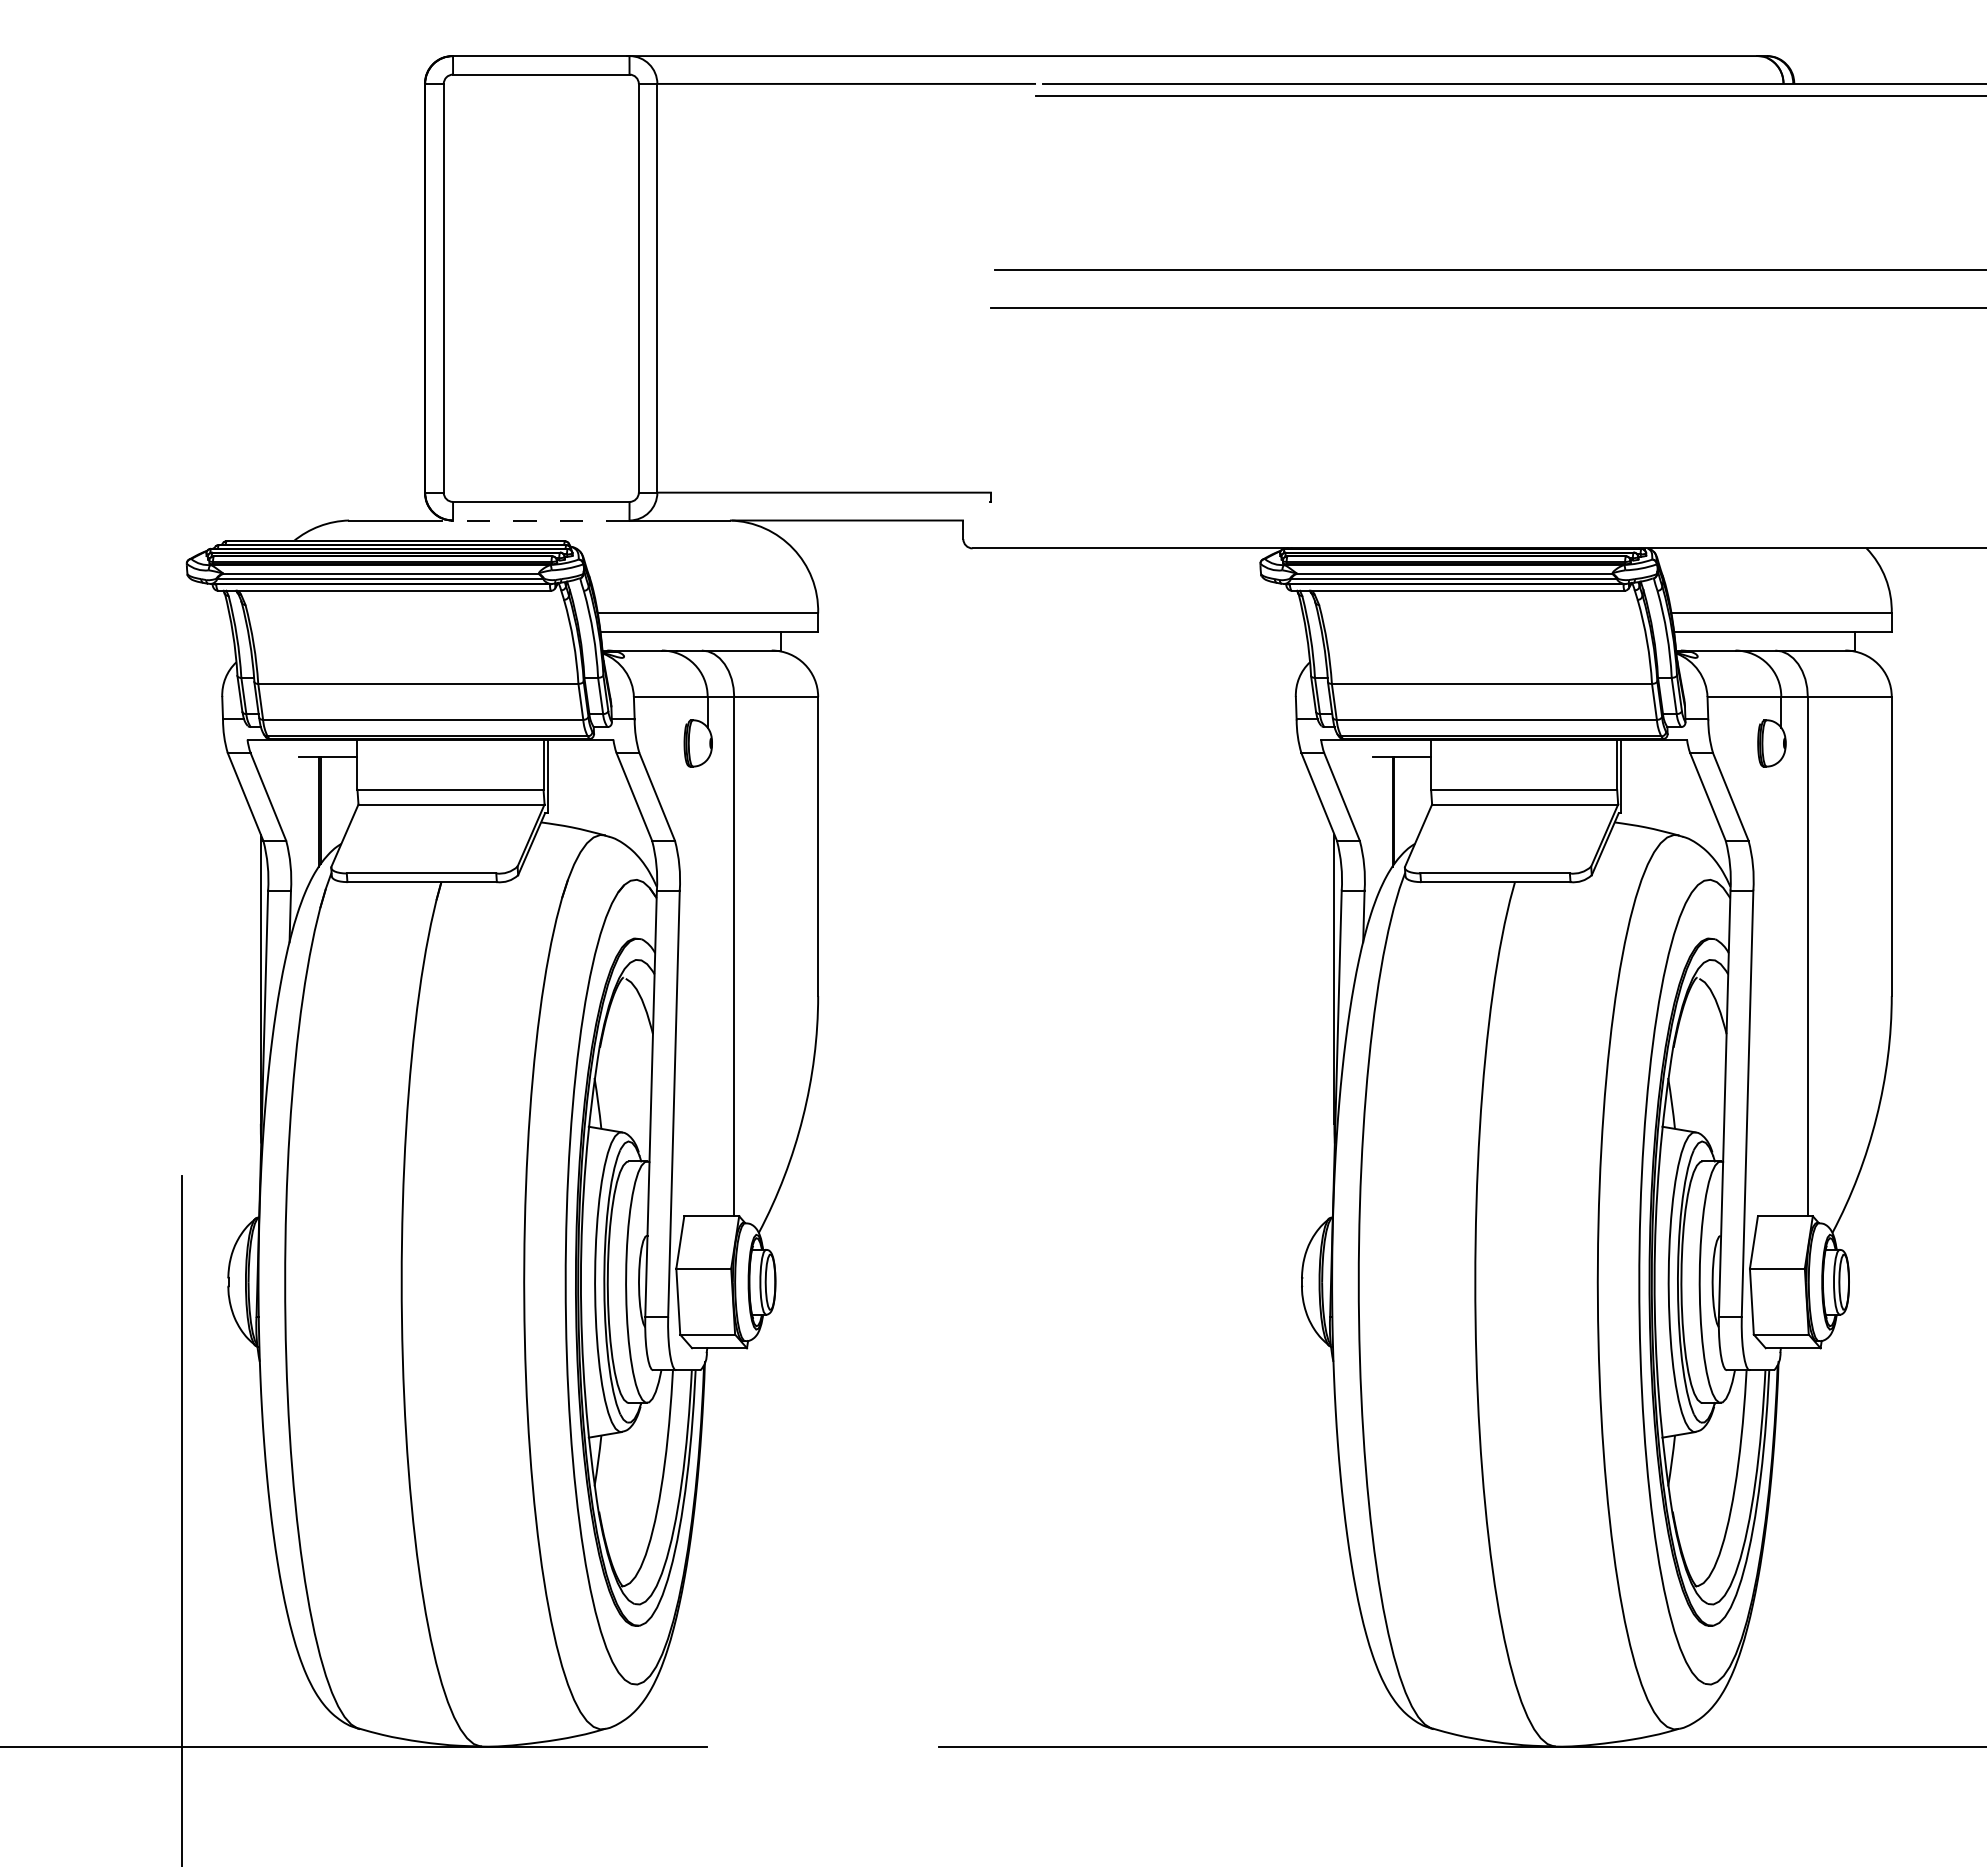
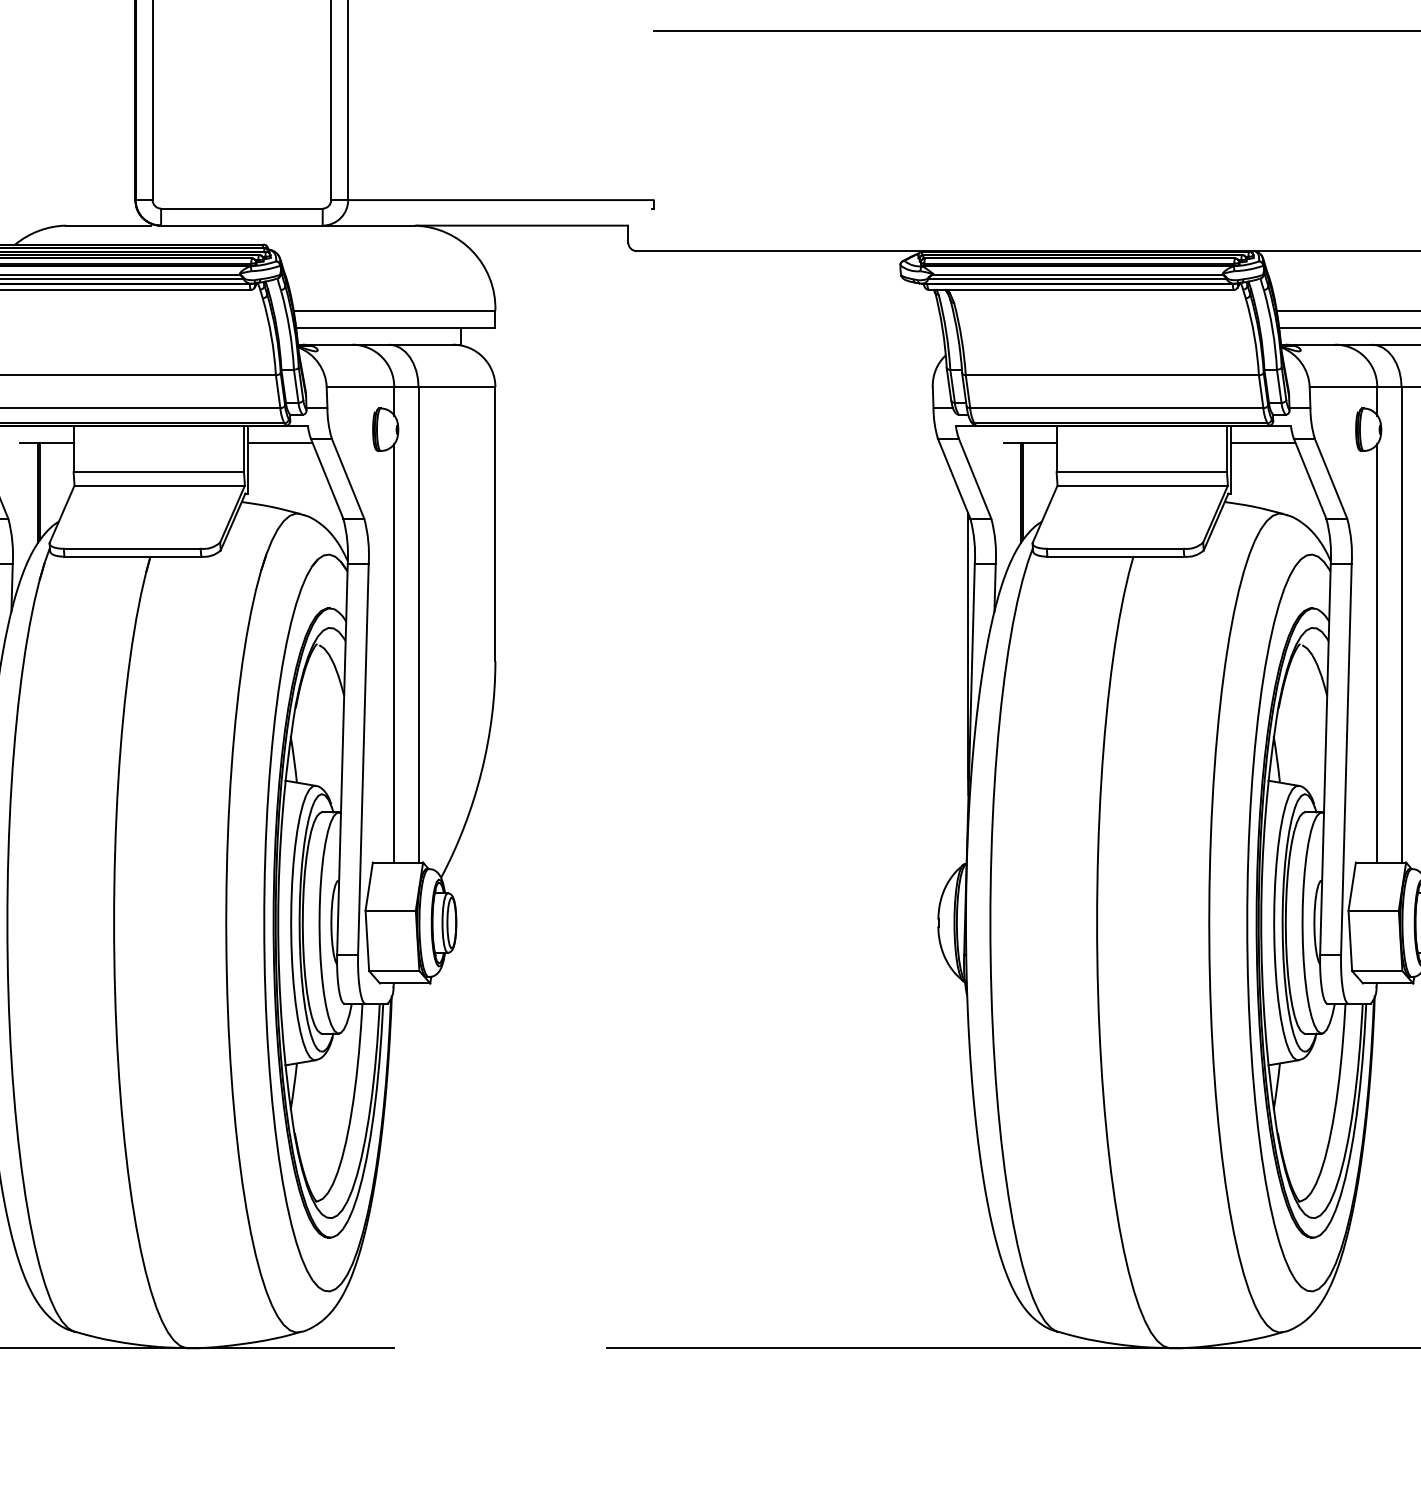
line: (540, 520) -> (241, 225), dashed -> solid
line: (582, 757) -> (279, 442), added
line: (1656, 757) -> (1263, 442), added
line: (707, 987) -> (394, 653), added
line: (1781, 987) -> (1377, 653), added

